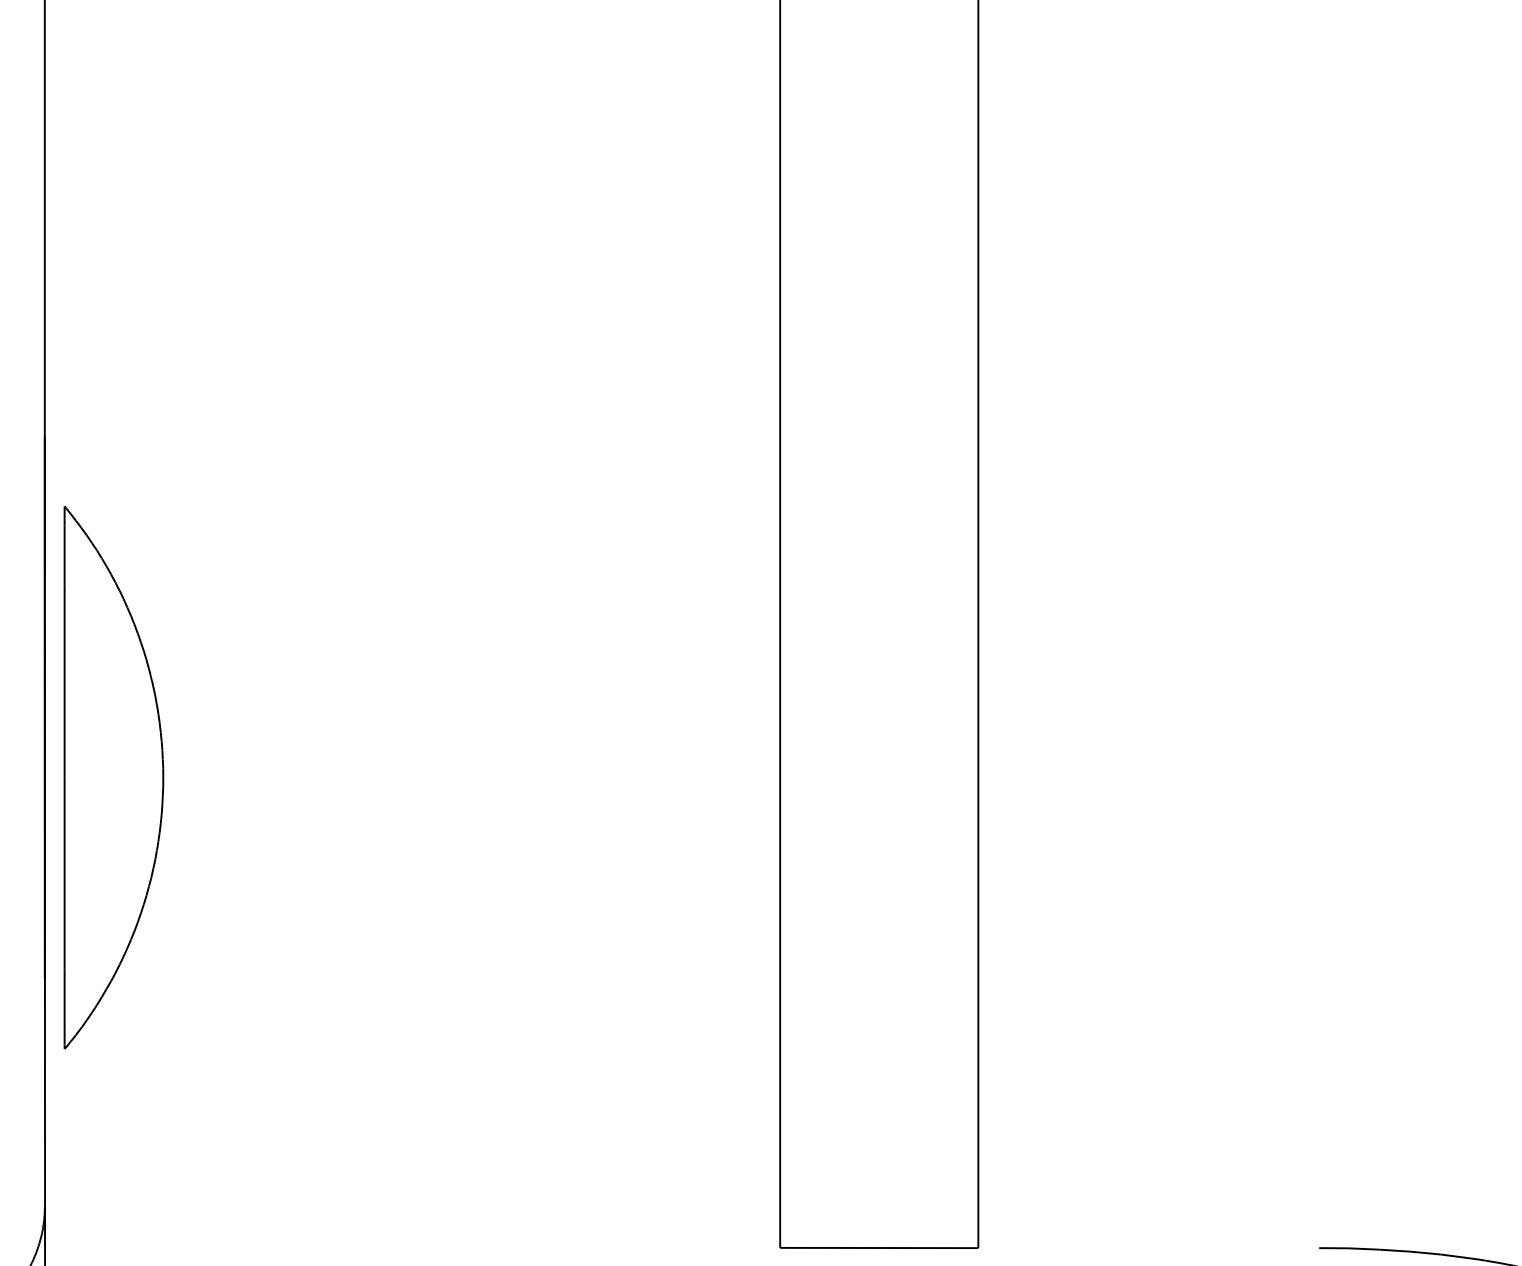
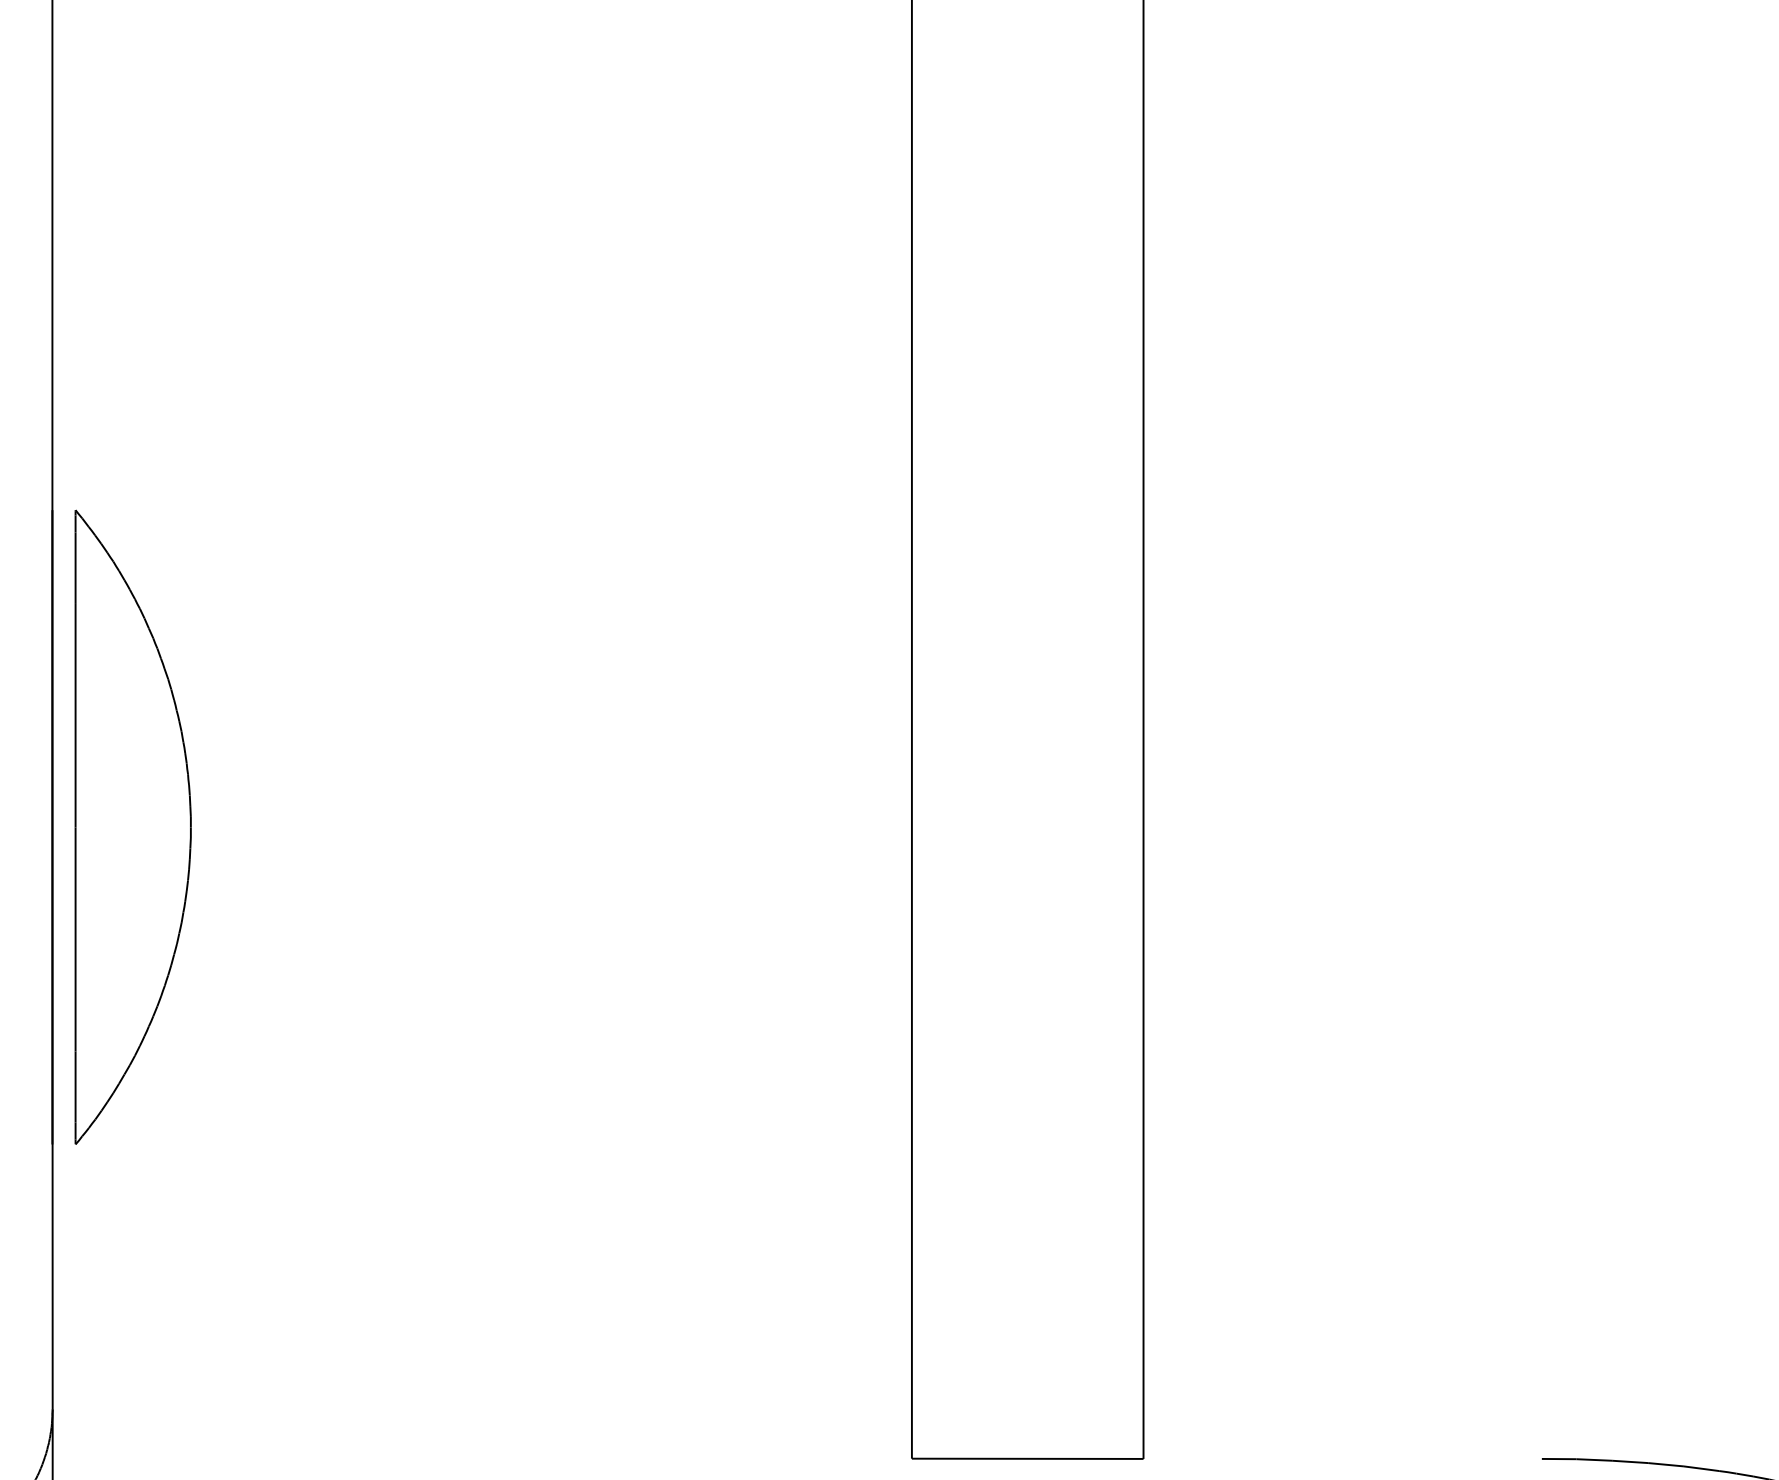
part: (113, 777) -> (132, 827), moved

